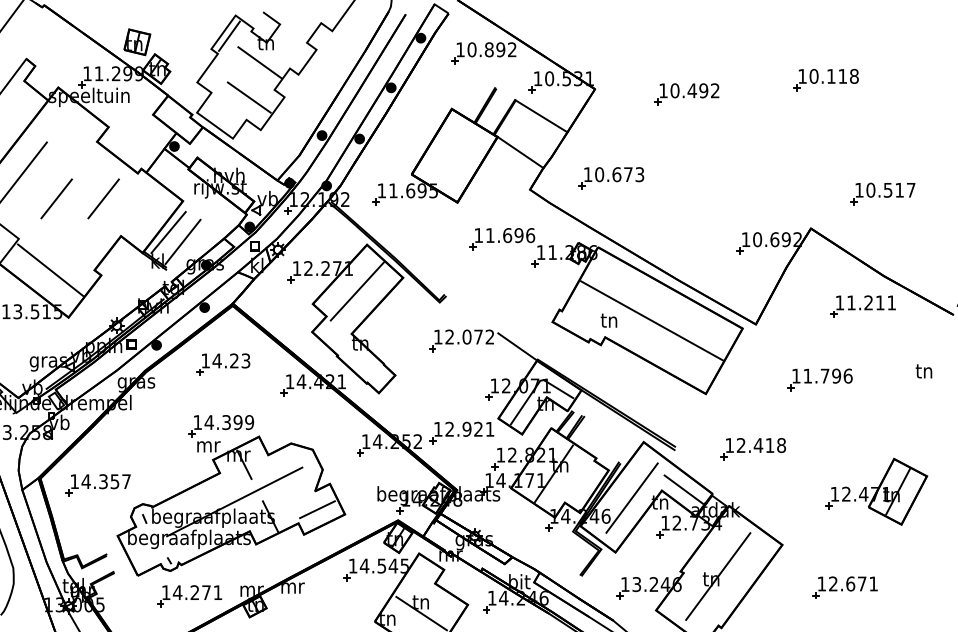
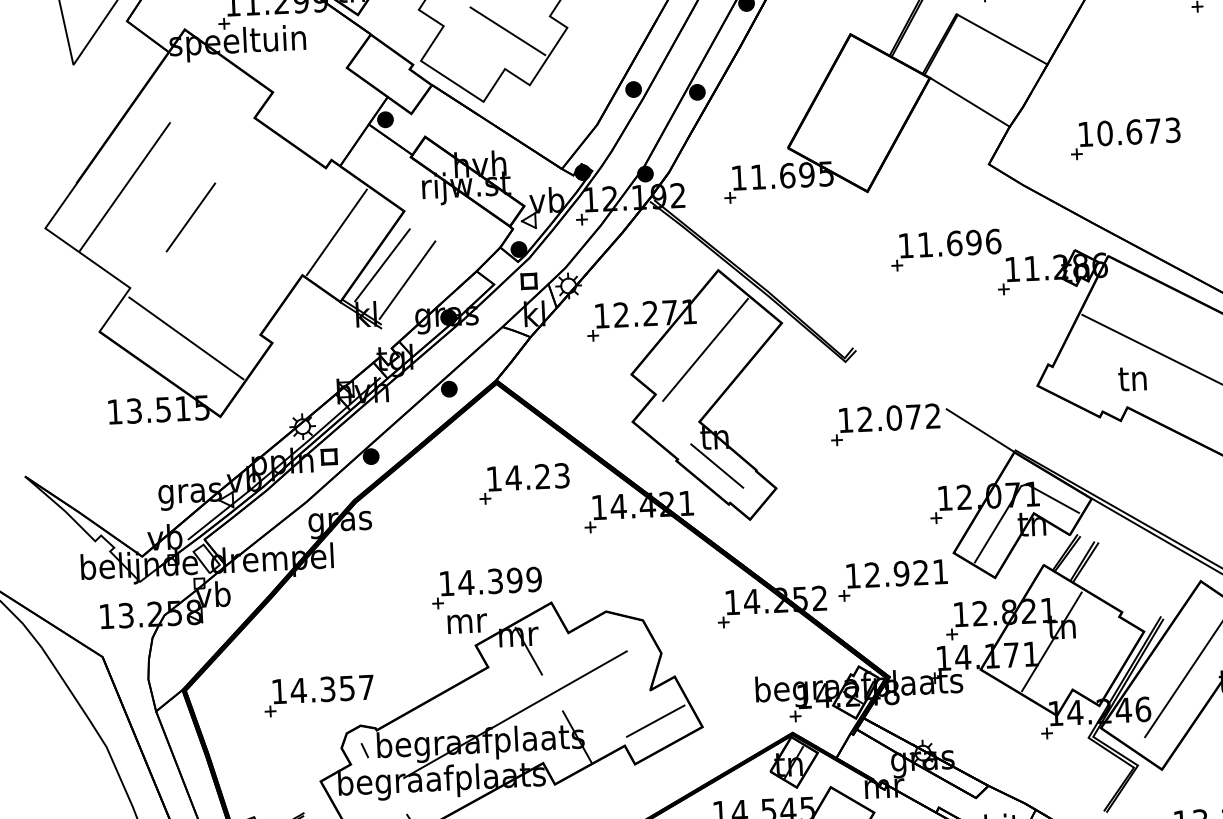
line: (103, 198) -> (269, 213), removed
line: (142, 211) -> (336, 231), added
line: (360, 360) -> (716, 466), added
part: (223, 364) -> (524, 483), moved
part: (97, 485) -> (318, 696), moved

